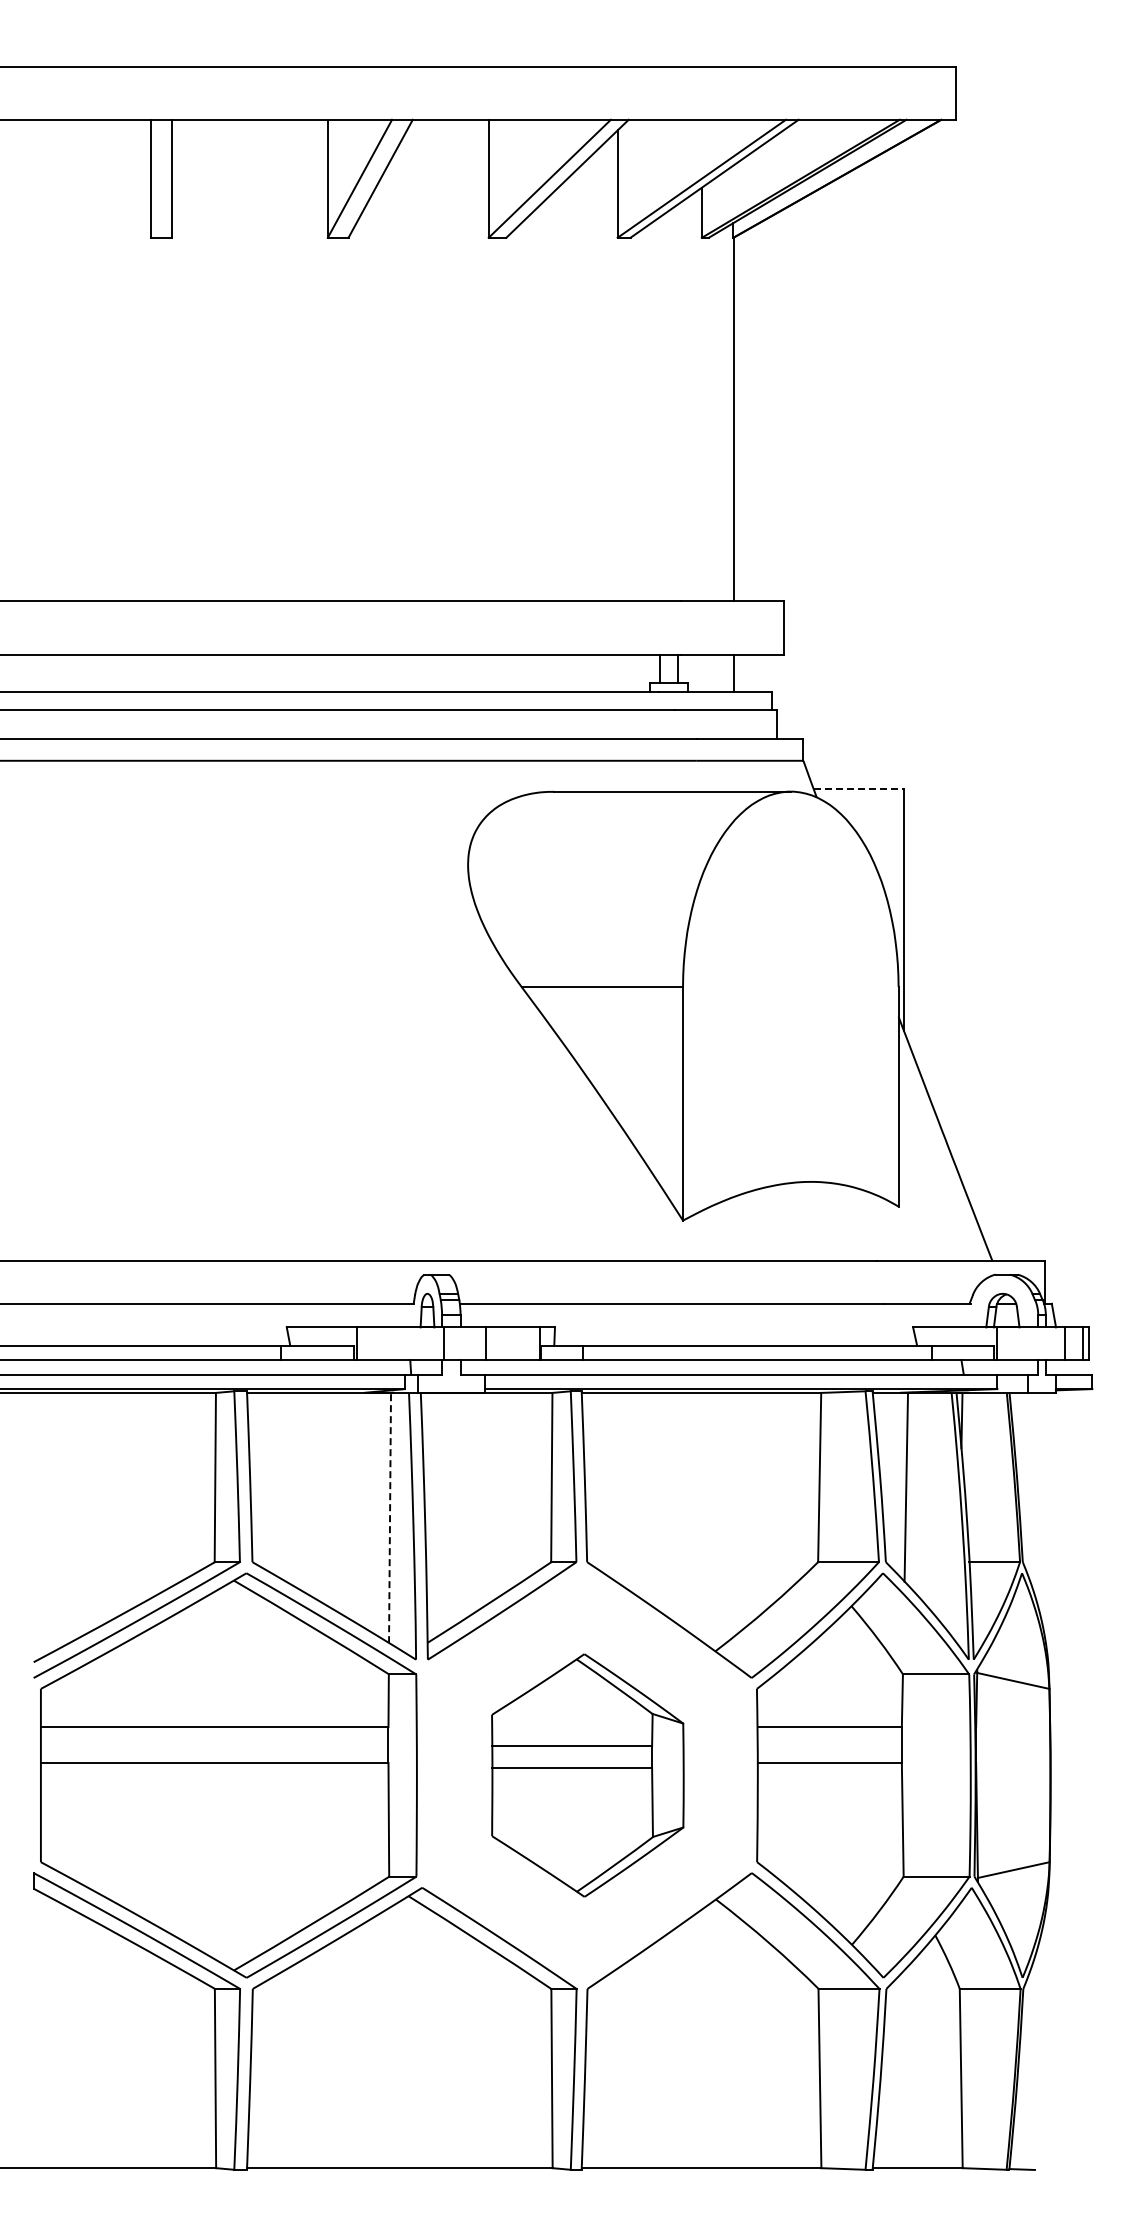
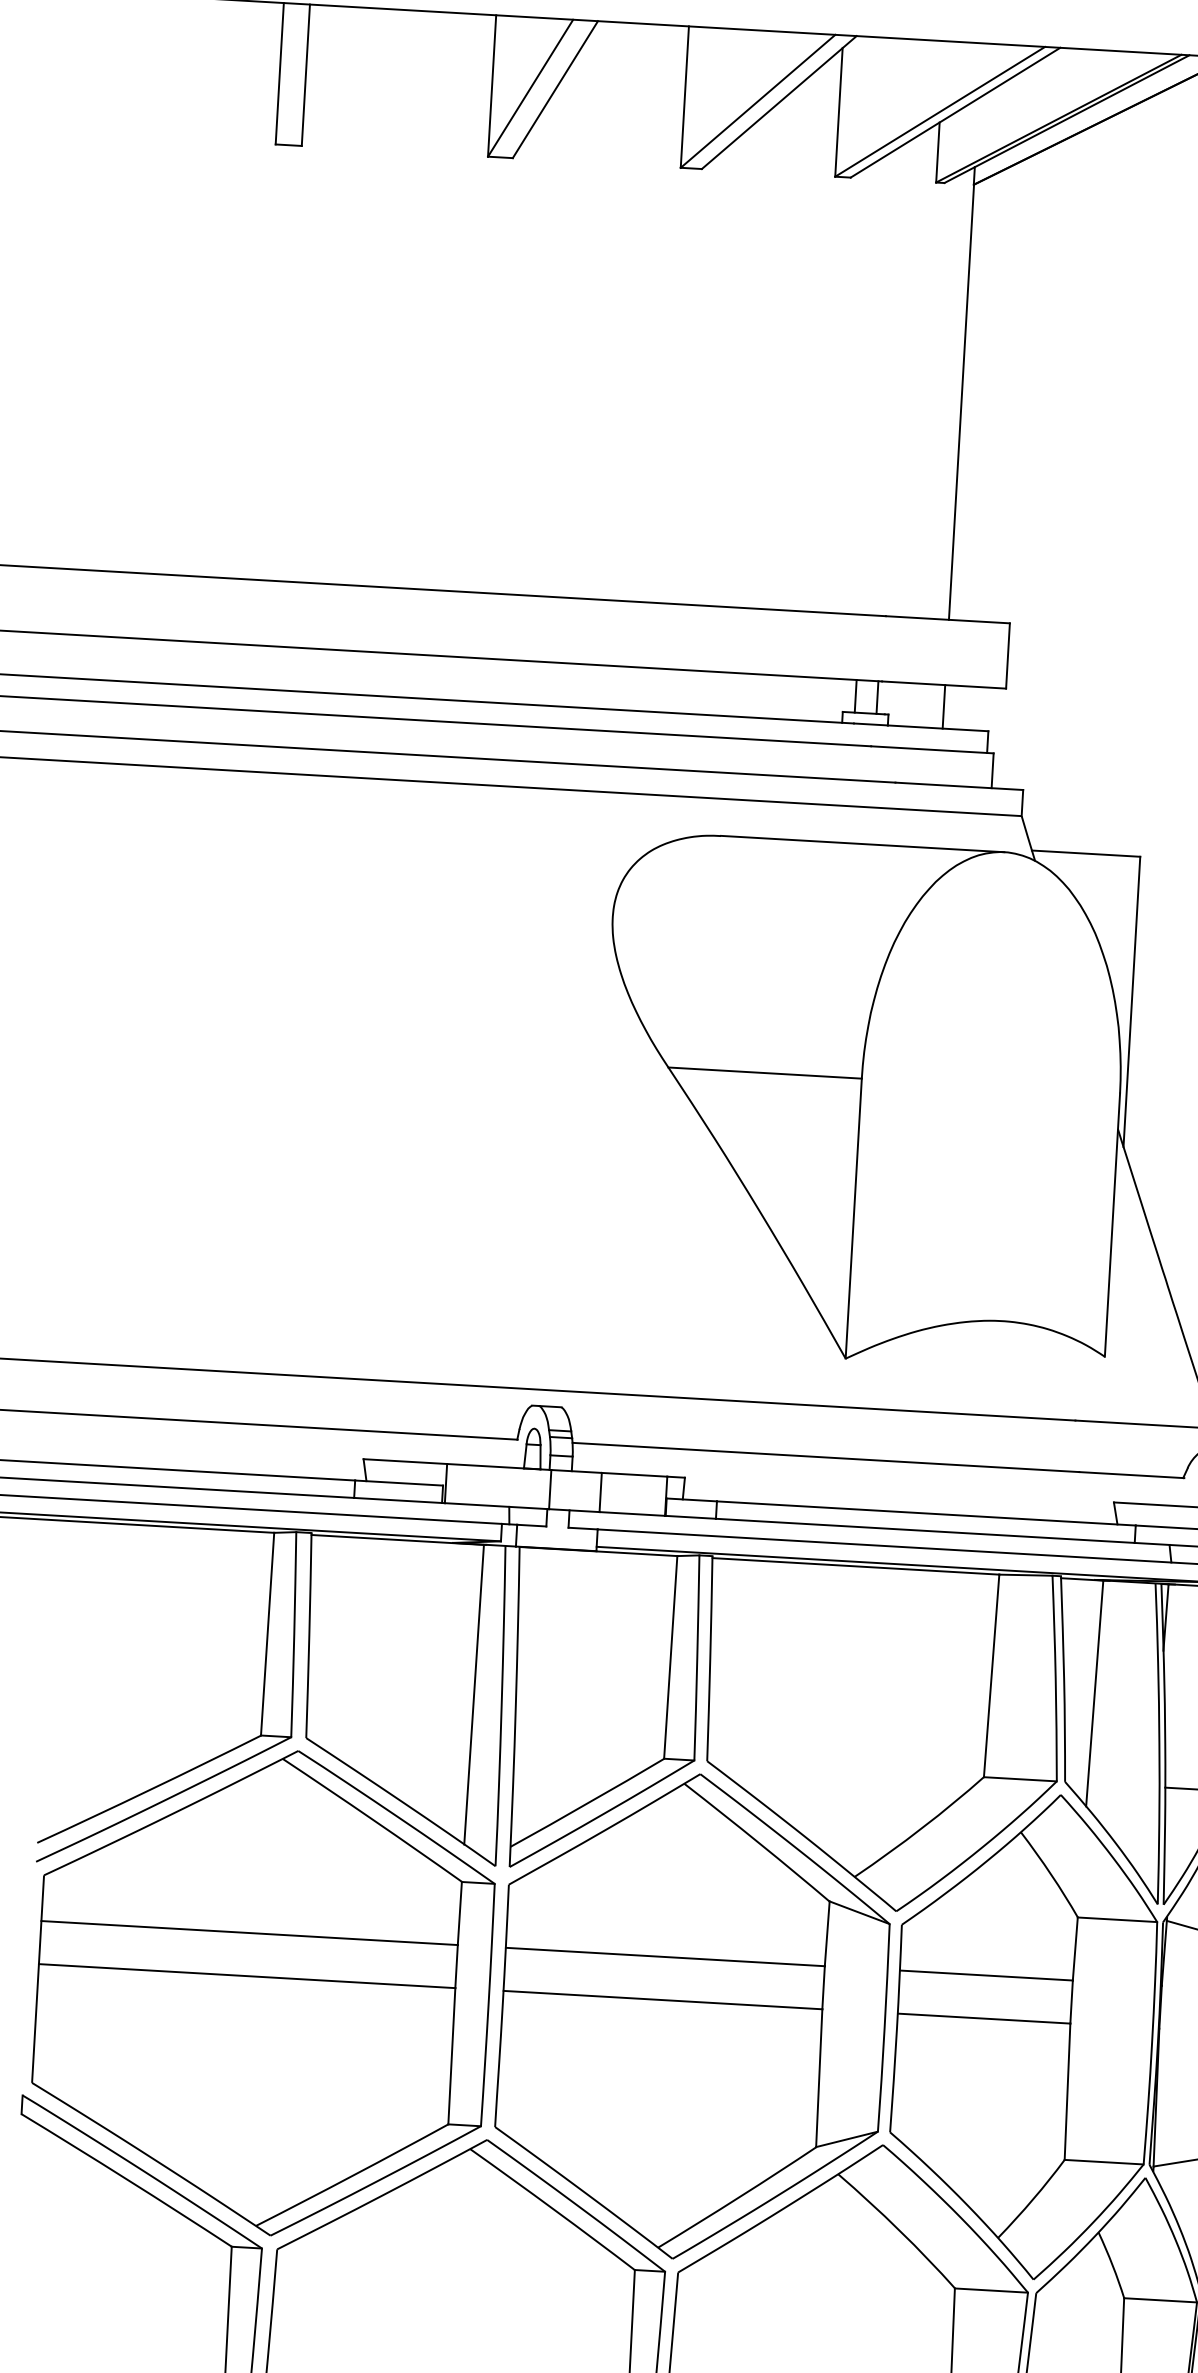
line: (859, 788) -> (1086, 853), dashed -> solid
line: (390, 1517) -> (474, 1694), dashed -> solid
part: (587, 1775) -> (692, 2016), size x1.67

